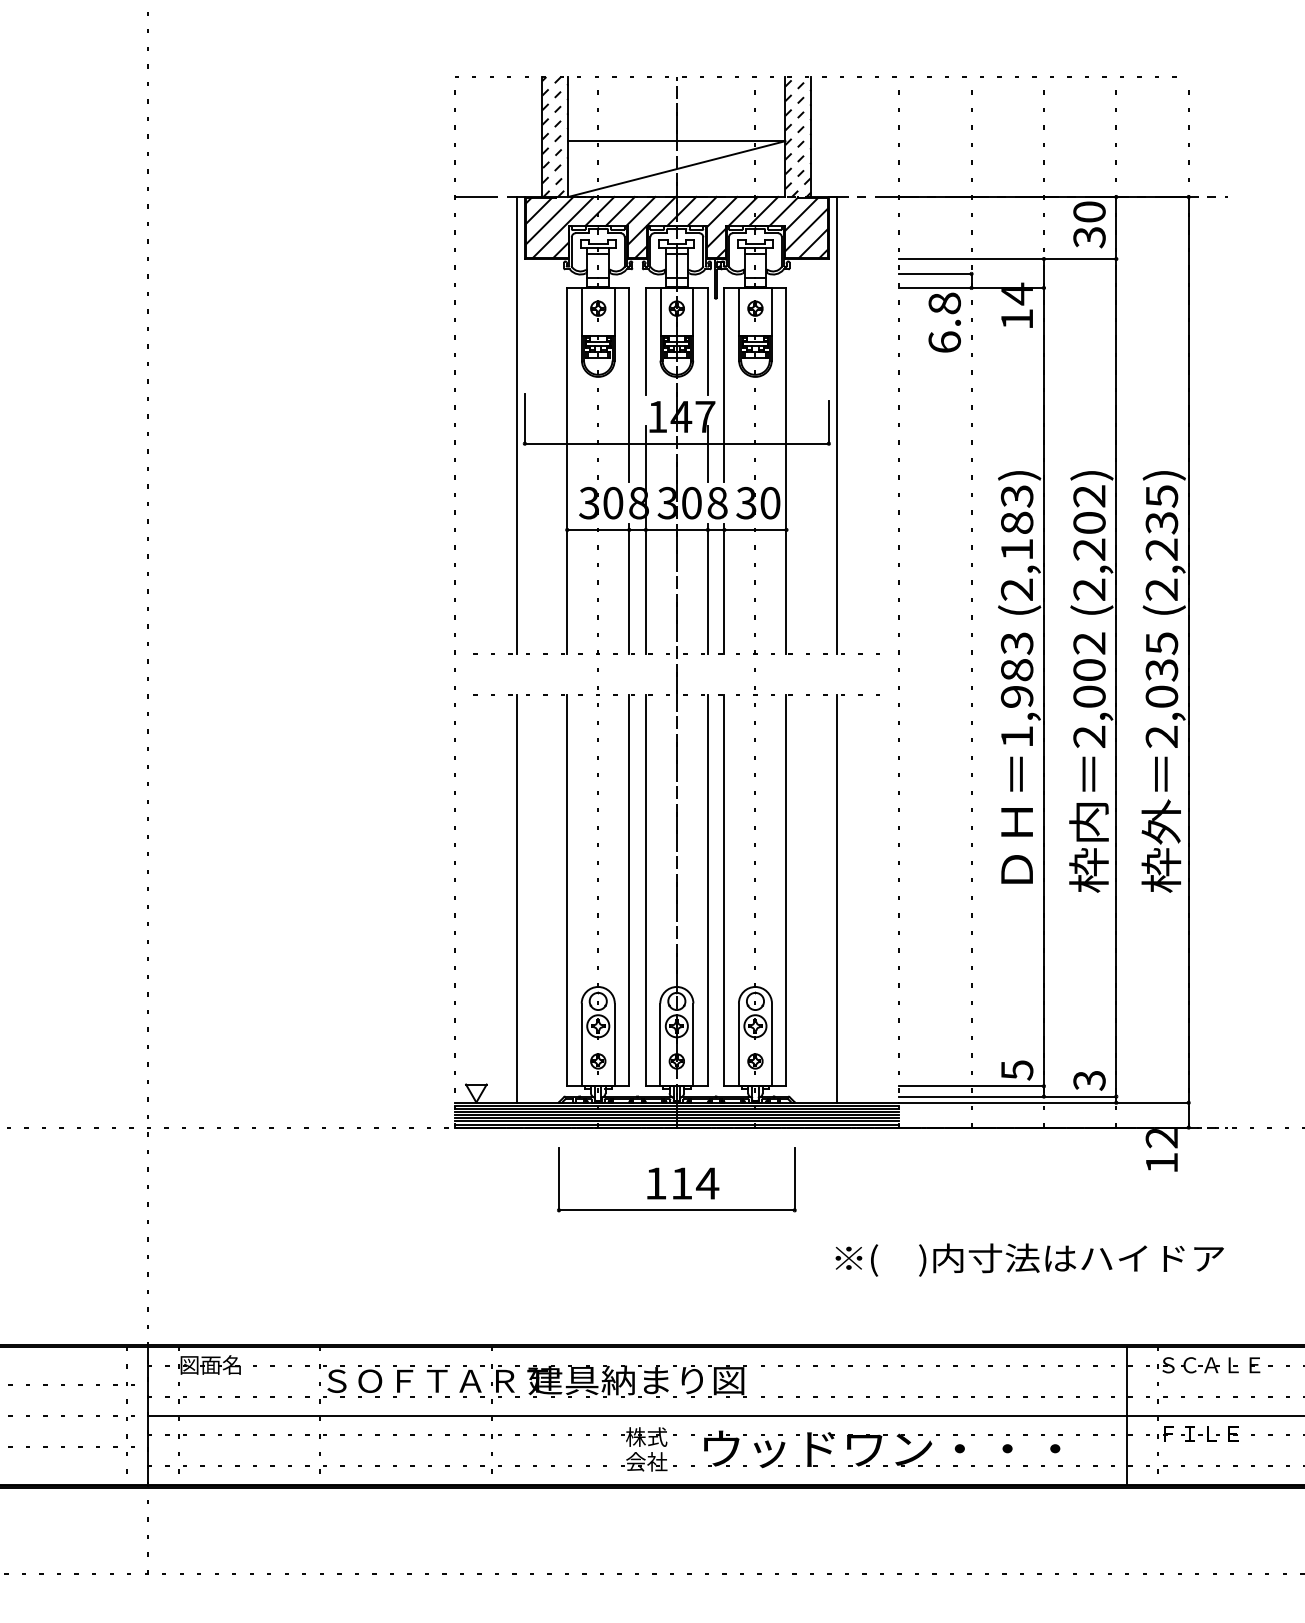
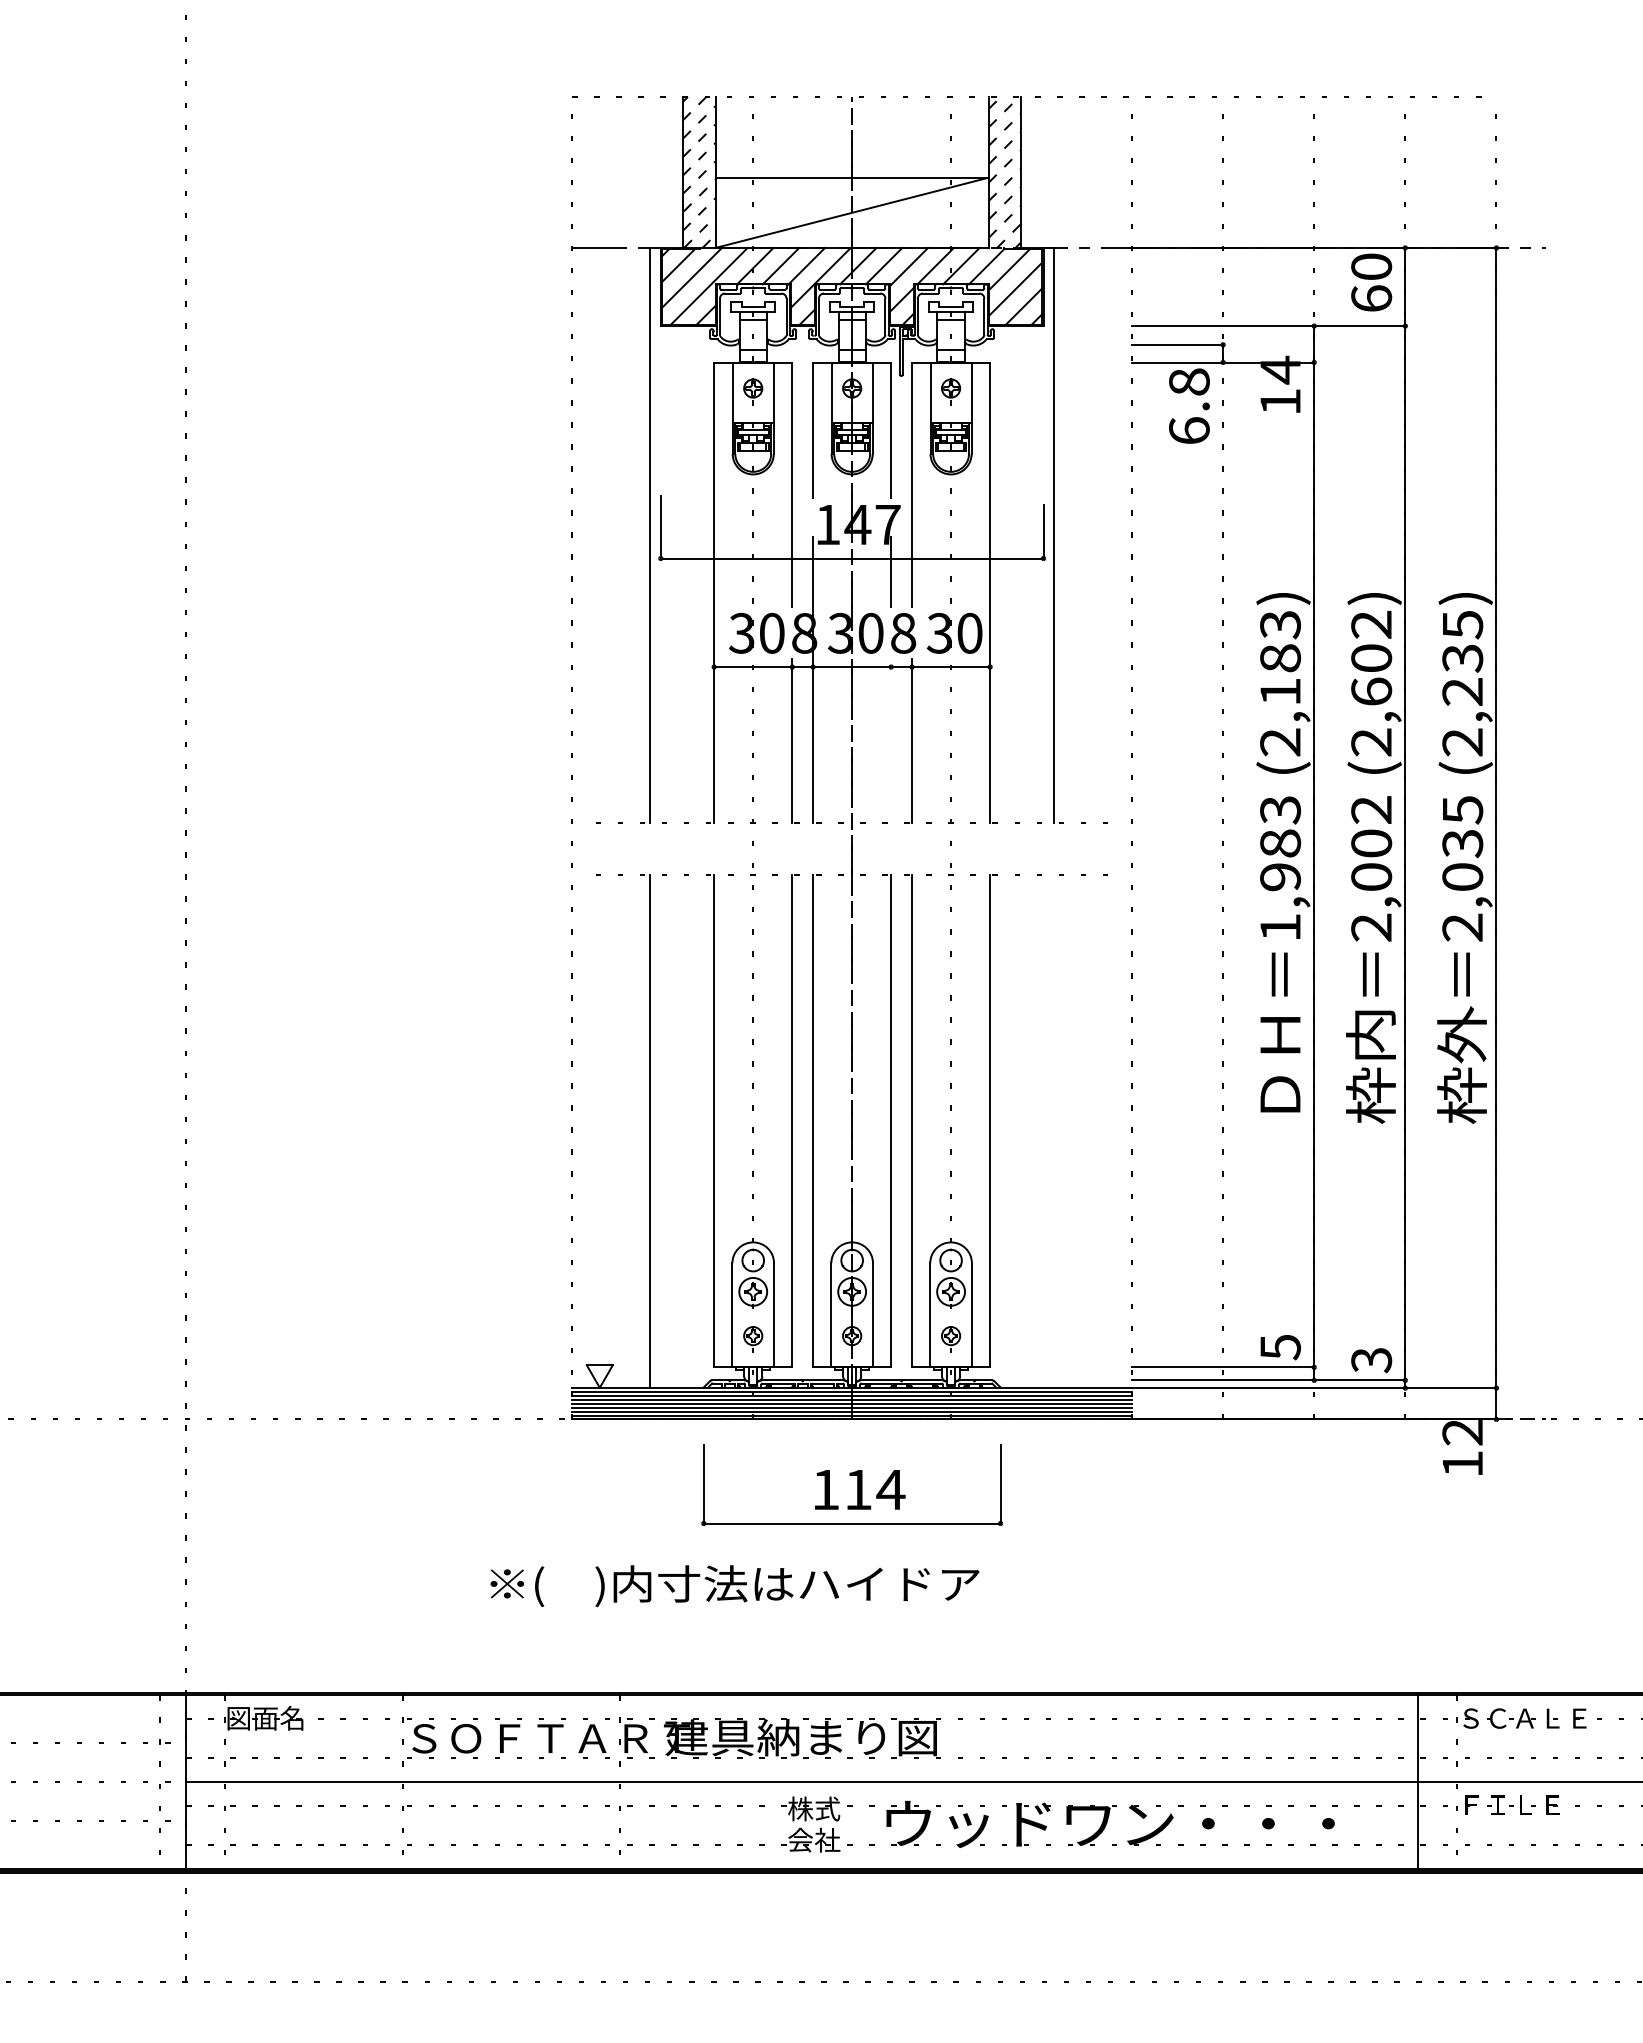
text: (1089, 237) -> (1371, 298), 30 -> 60
text: (1089, 549) -> (1371, 691), (2,202) -> (2,602)
line: (707, 588) -> (890, 740), removed
line: (837, 898) -> (1054, 1131), removed
text: (1029, 1259) -> (734, 1585), moved

